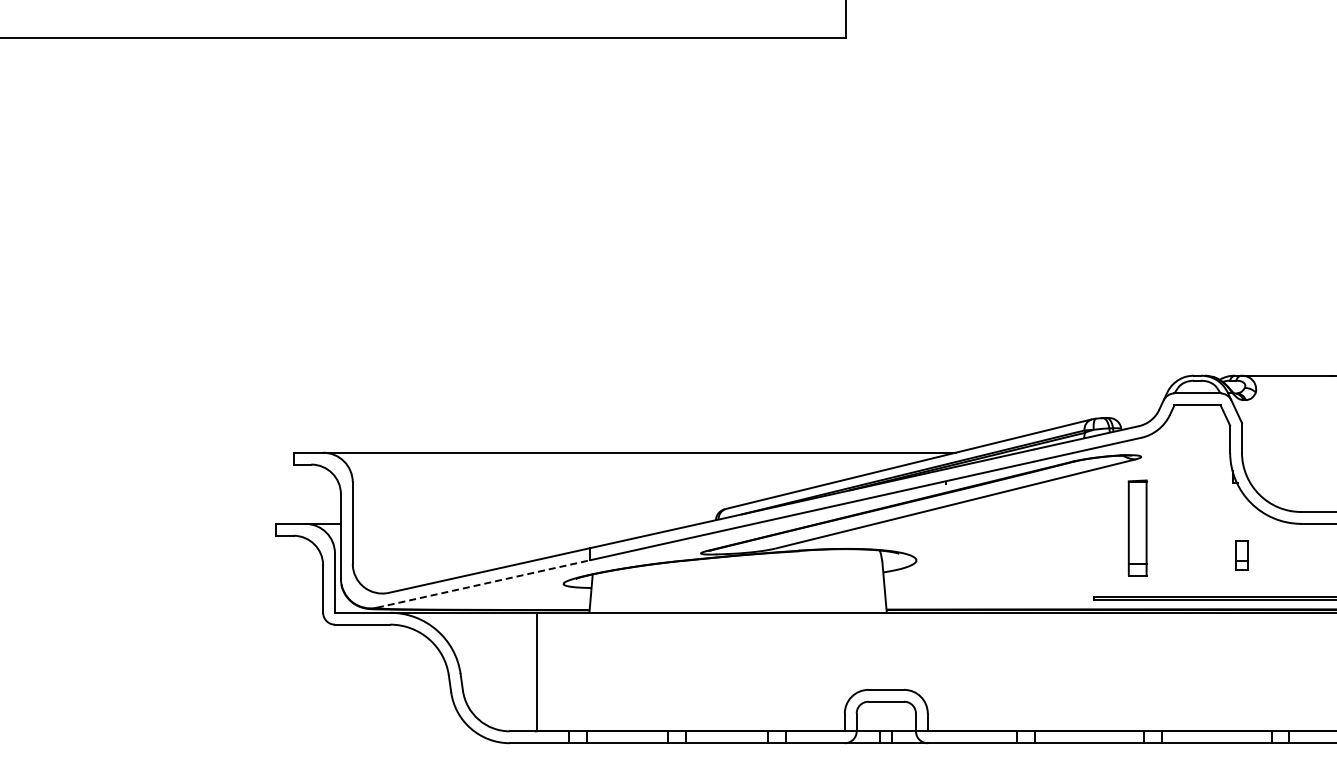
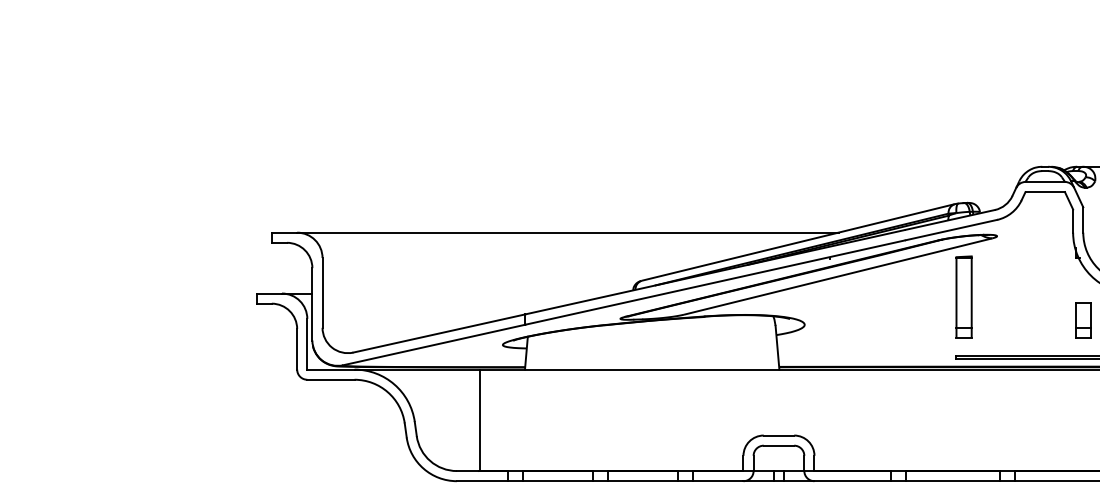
part: (1137, 527) -> (963, 296), moved
part: (1241, 555) -> (1082, 320), size x1.43
line: (483, 583) -> (434, 344), dashed -> solid

